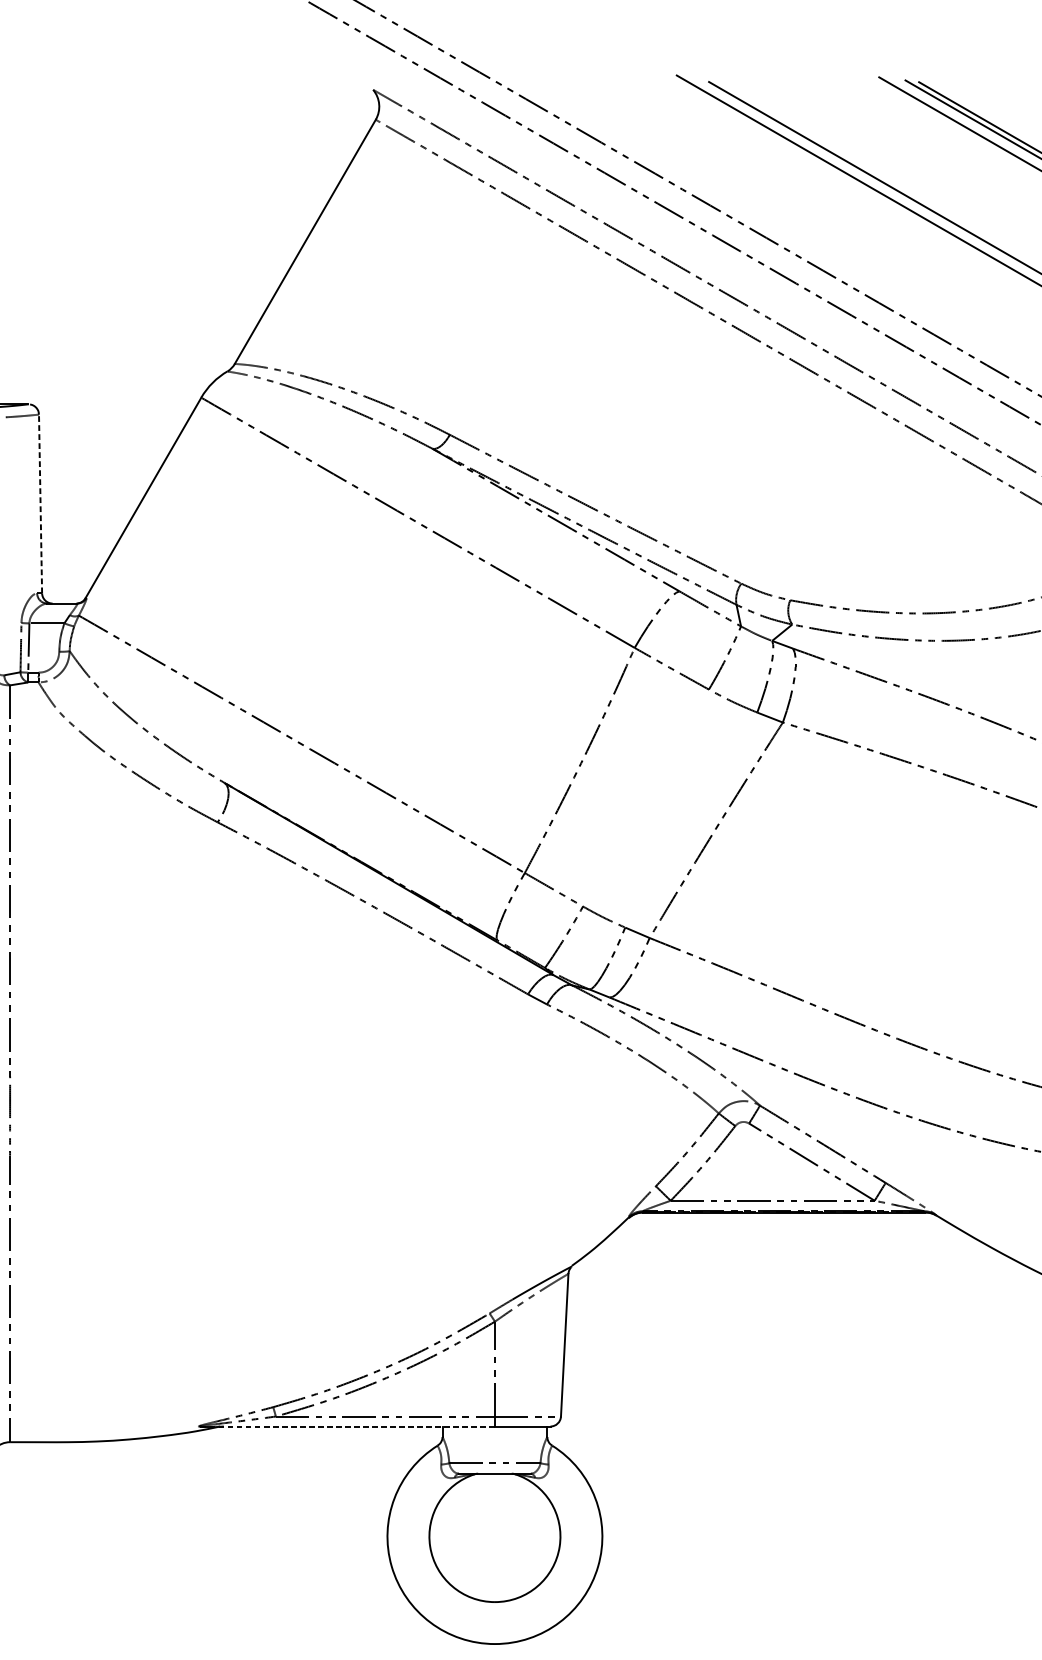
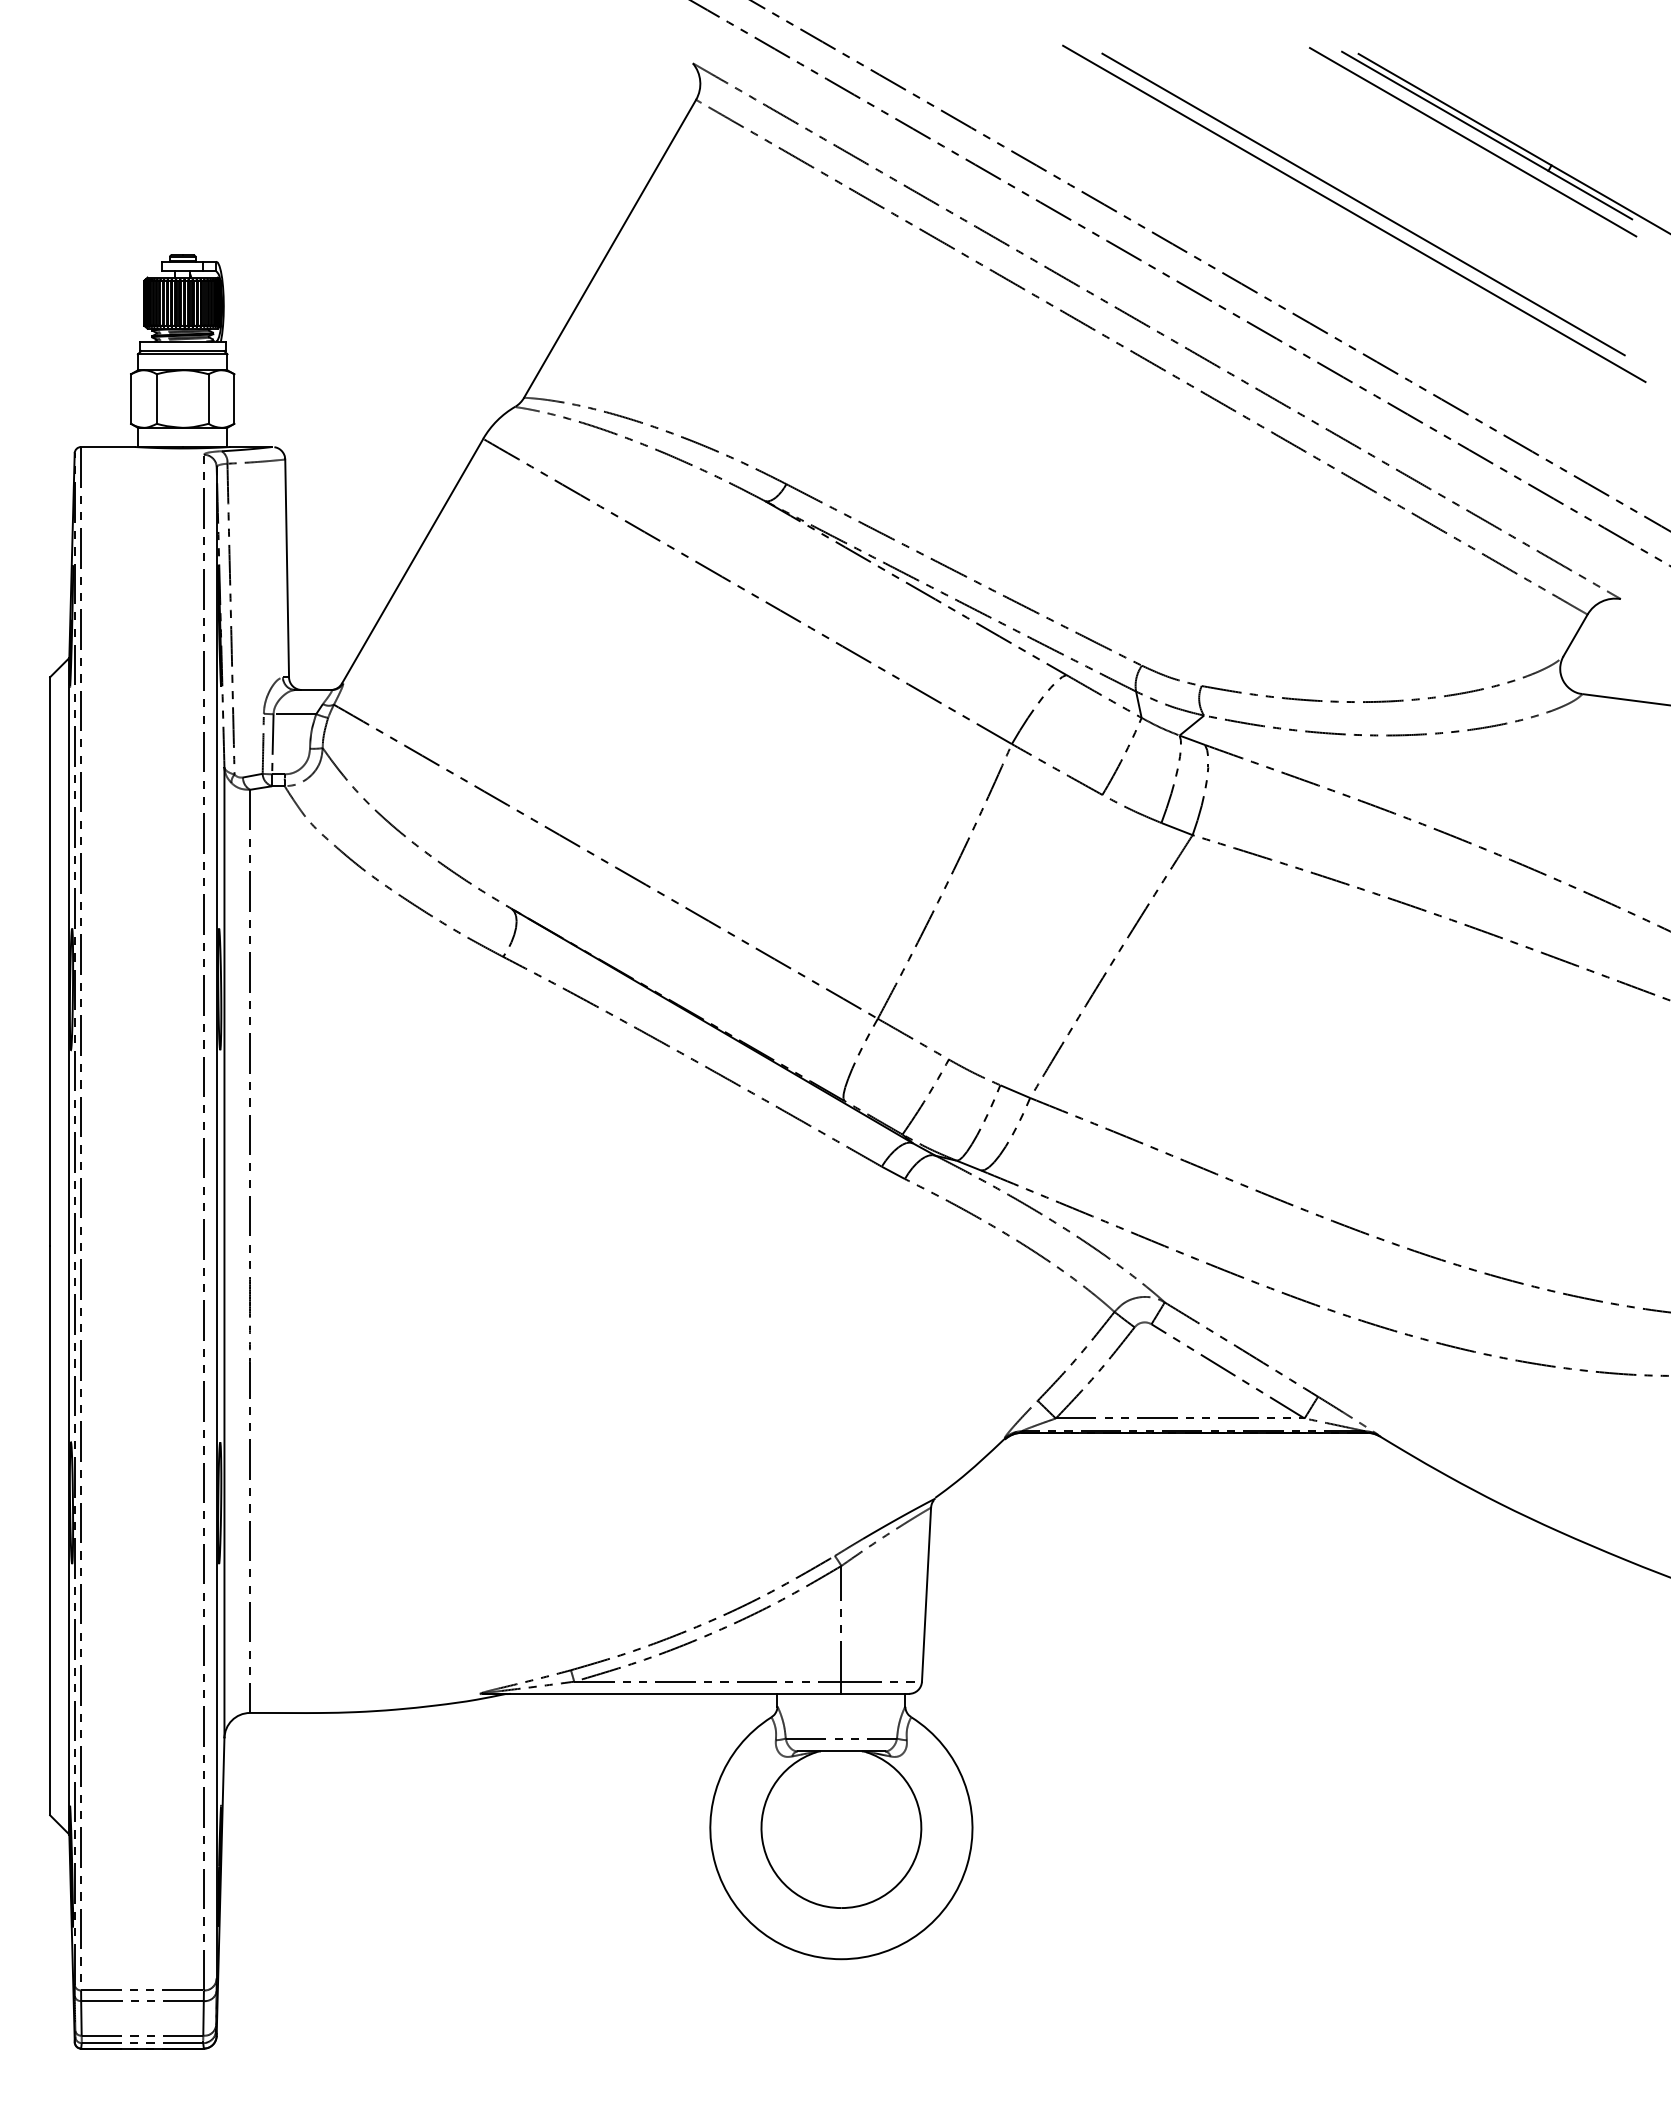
line: (40, 503) -> (287, 568), dashed -> solid
line: (348, 1426) -> (662, 1693), dashed -> solid

